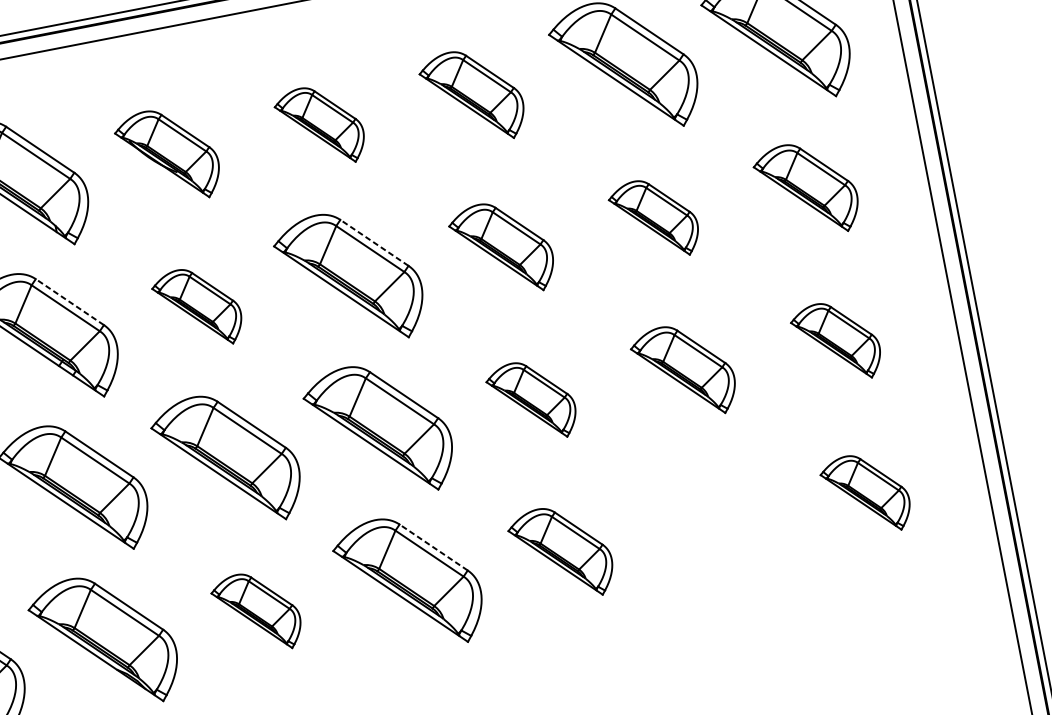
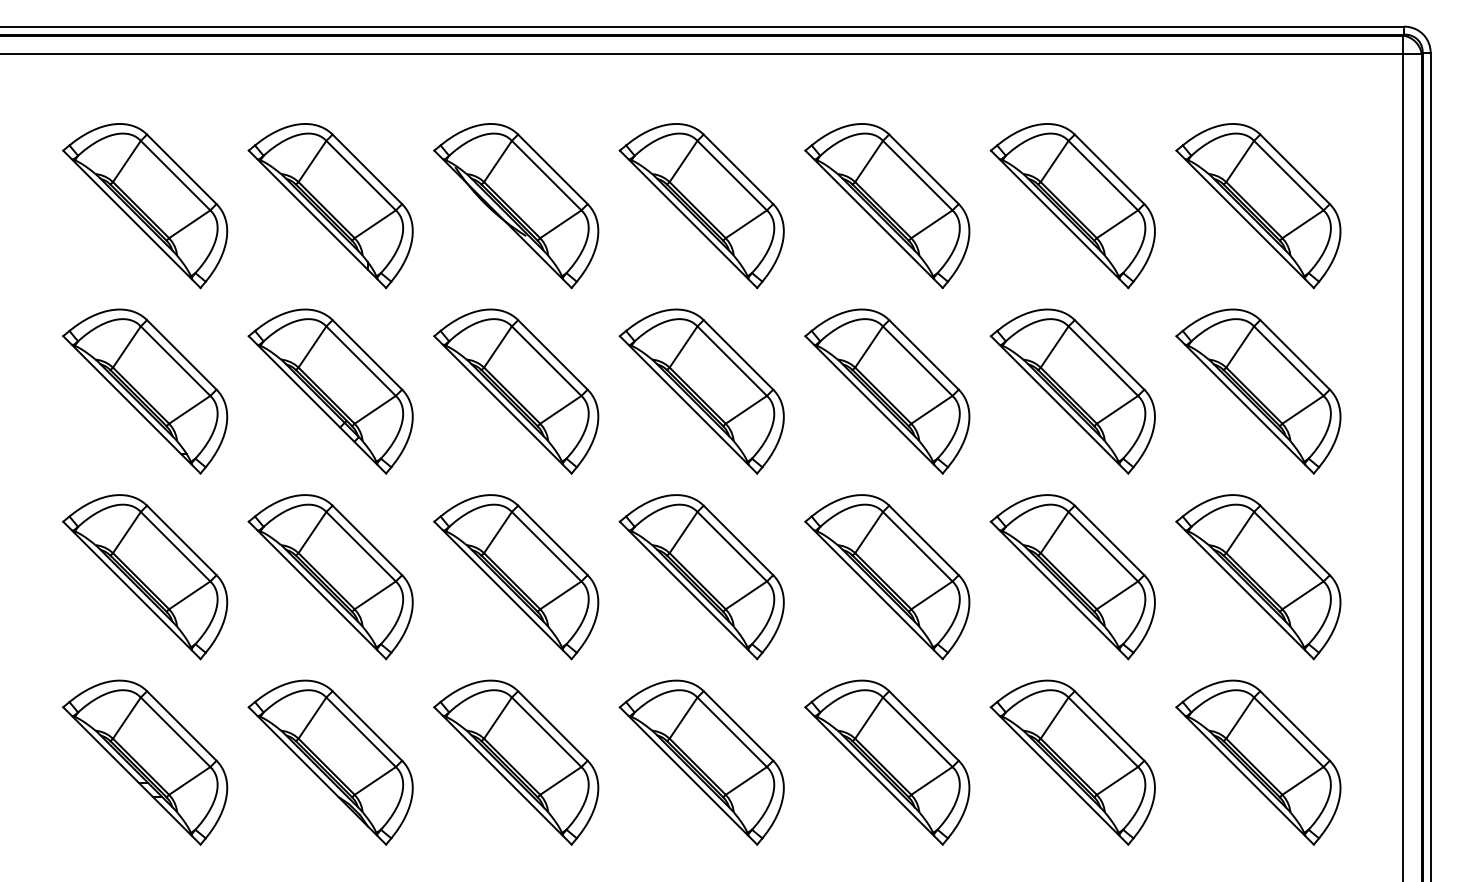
part: (473, 97) -> (887, 206), size x1.43
part: (320, 126) -> (701, 206), size x1.67
part: (168, 156) -> (516, 206), size x1.43
part: (807, 189) -> (1258, 391), size x1.43
part: (654, 219) -> (1072, 391), size x1.67
line: (374, 242) -> (738, 354), dashed -> solid
part: (502, 249) -> (887, 391), size x1.43
line: (69, 301) -> (367, 354), dashed -> solid
part: (198, 308) -> (516, 391), size x1.67
part: (836, 342) -> (1258, 577), size x1.67
part: (684, 372) -> (1072, 577), size x1.43
part: (532, 401) -> (887, 577), size x1.67
part: (866, 494) -> (1258, 762), size x1.67
part: (713, 524) -> (1072, 762), added
line: (433, 547) -> (738, 725), dashed -> solid
part: (561, 553) -> (887, 762), size x1.43
part: (257, 612) -> (516, 762), size x1.67

